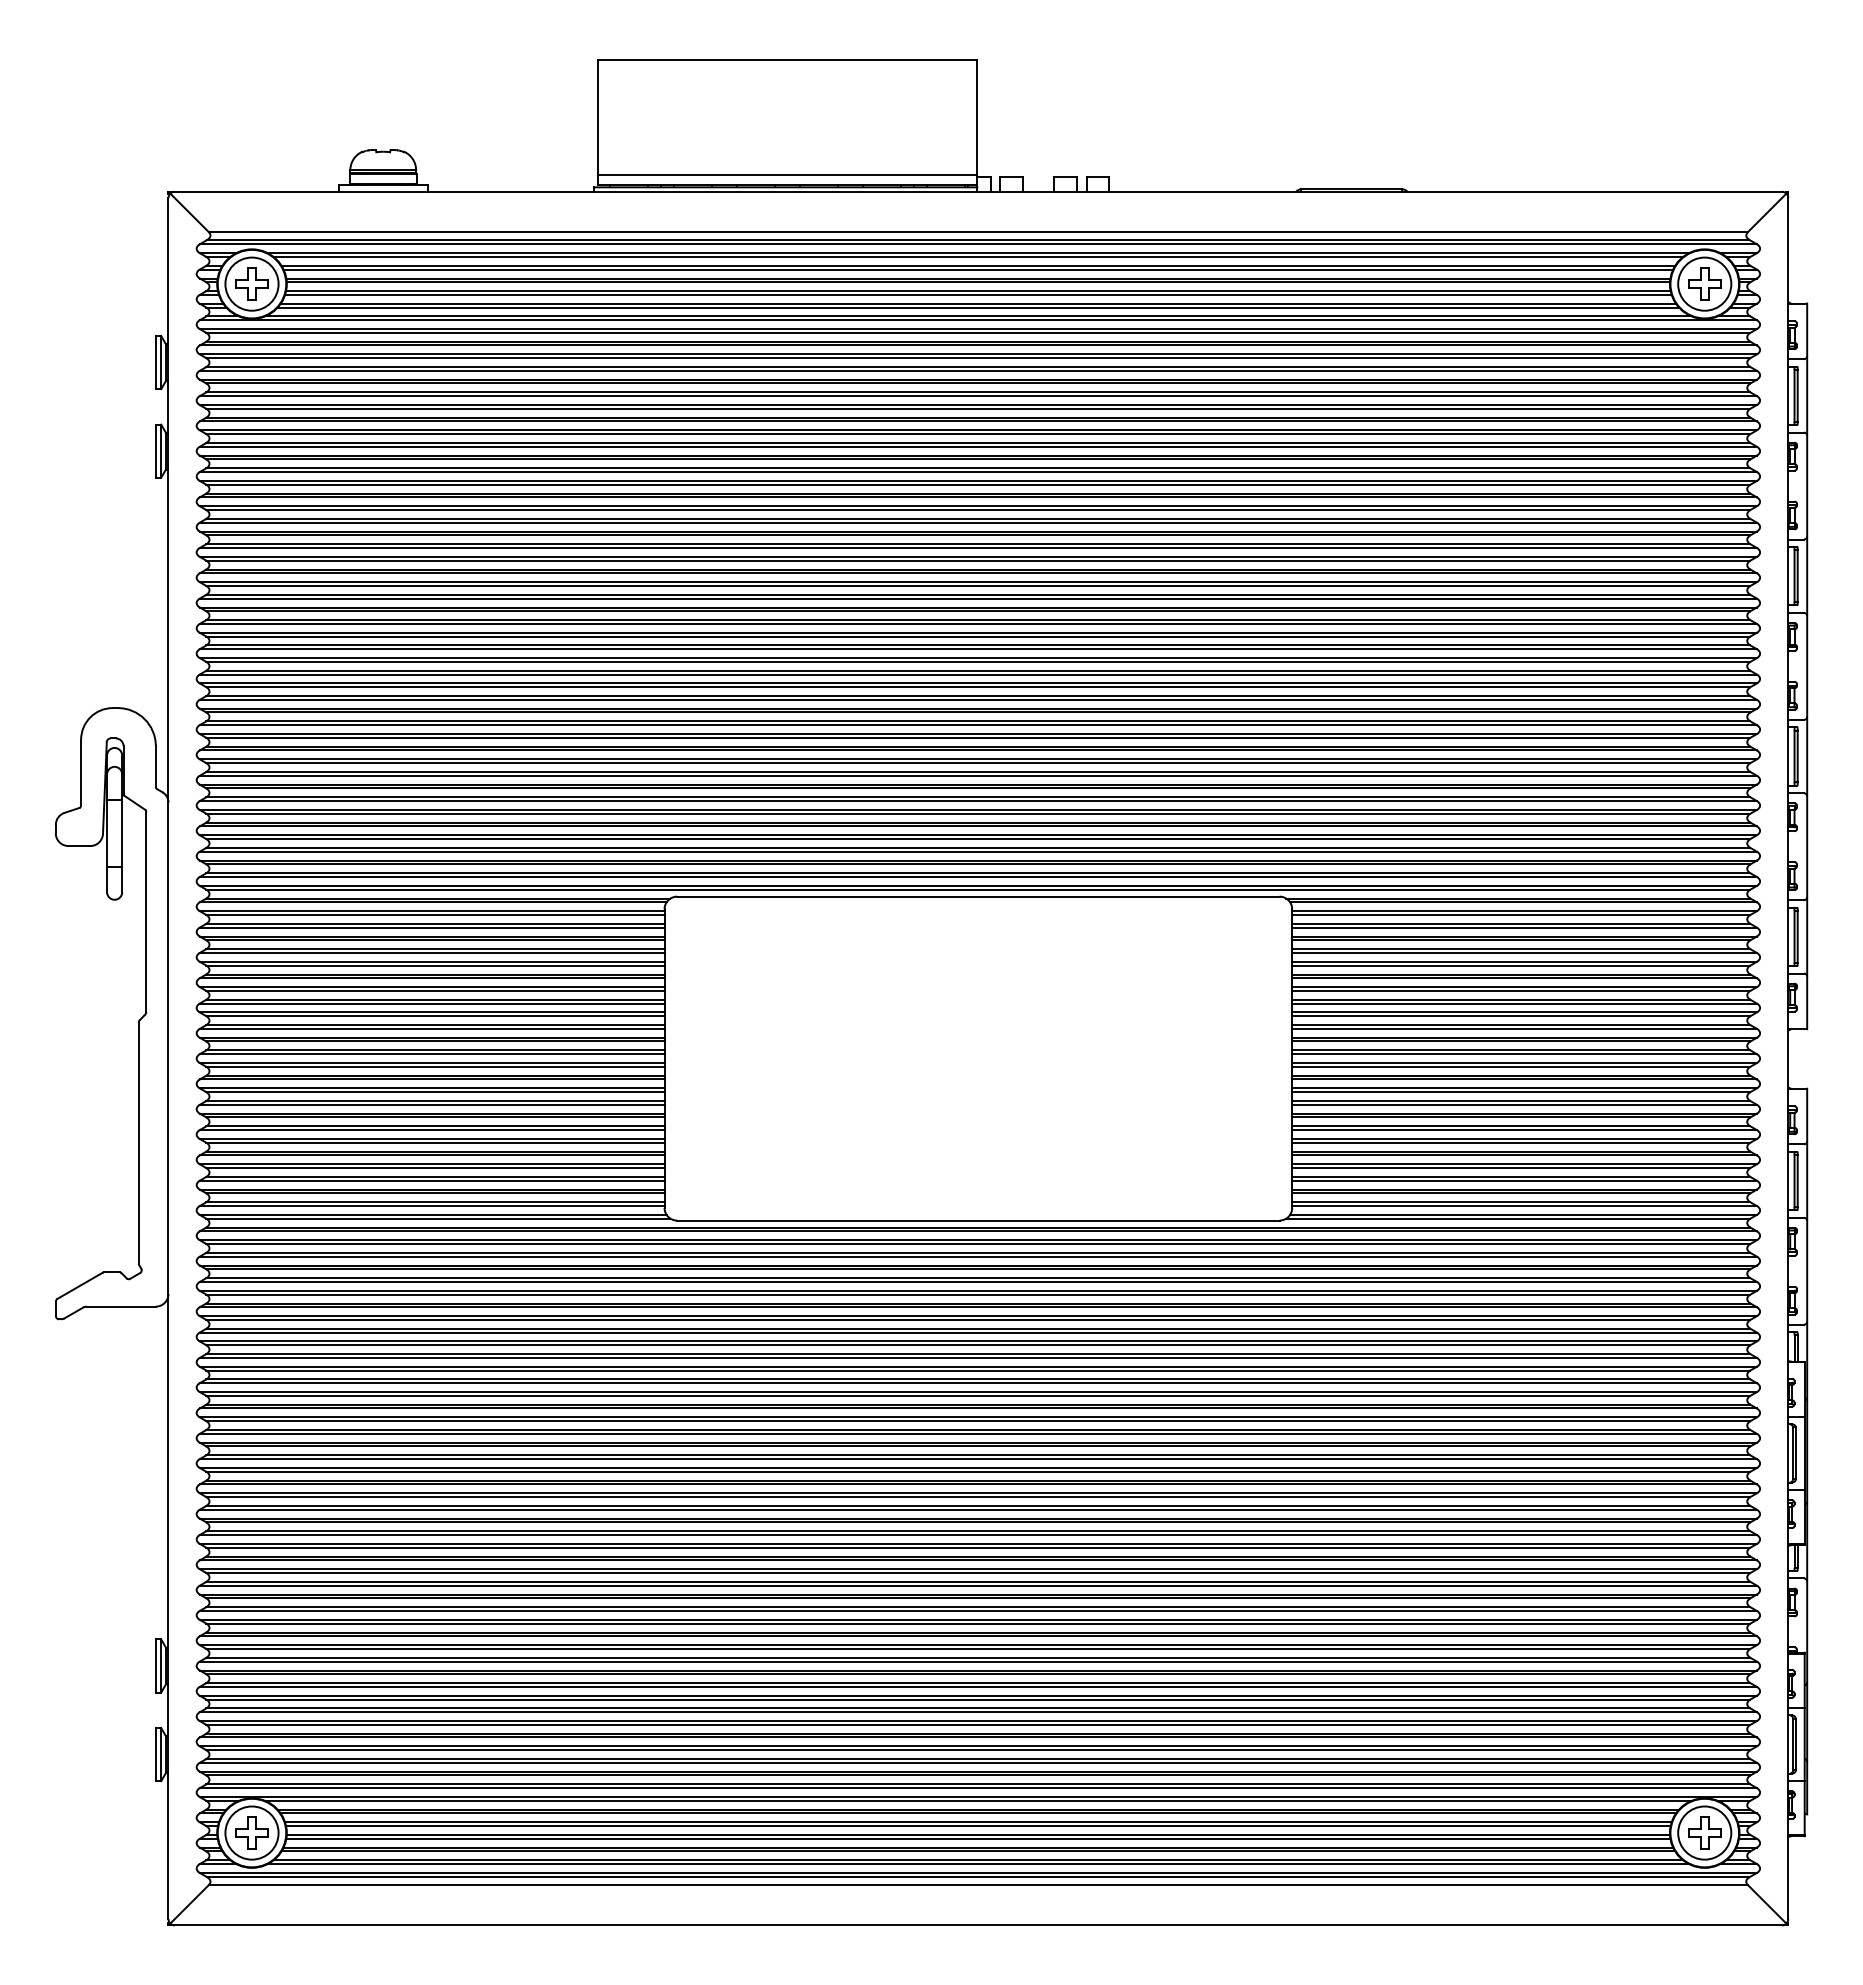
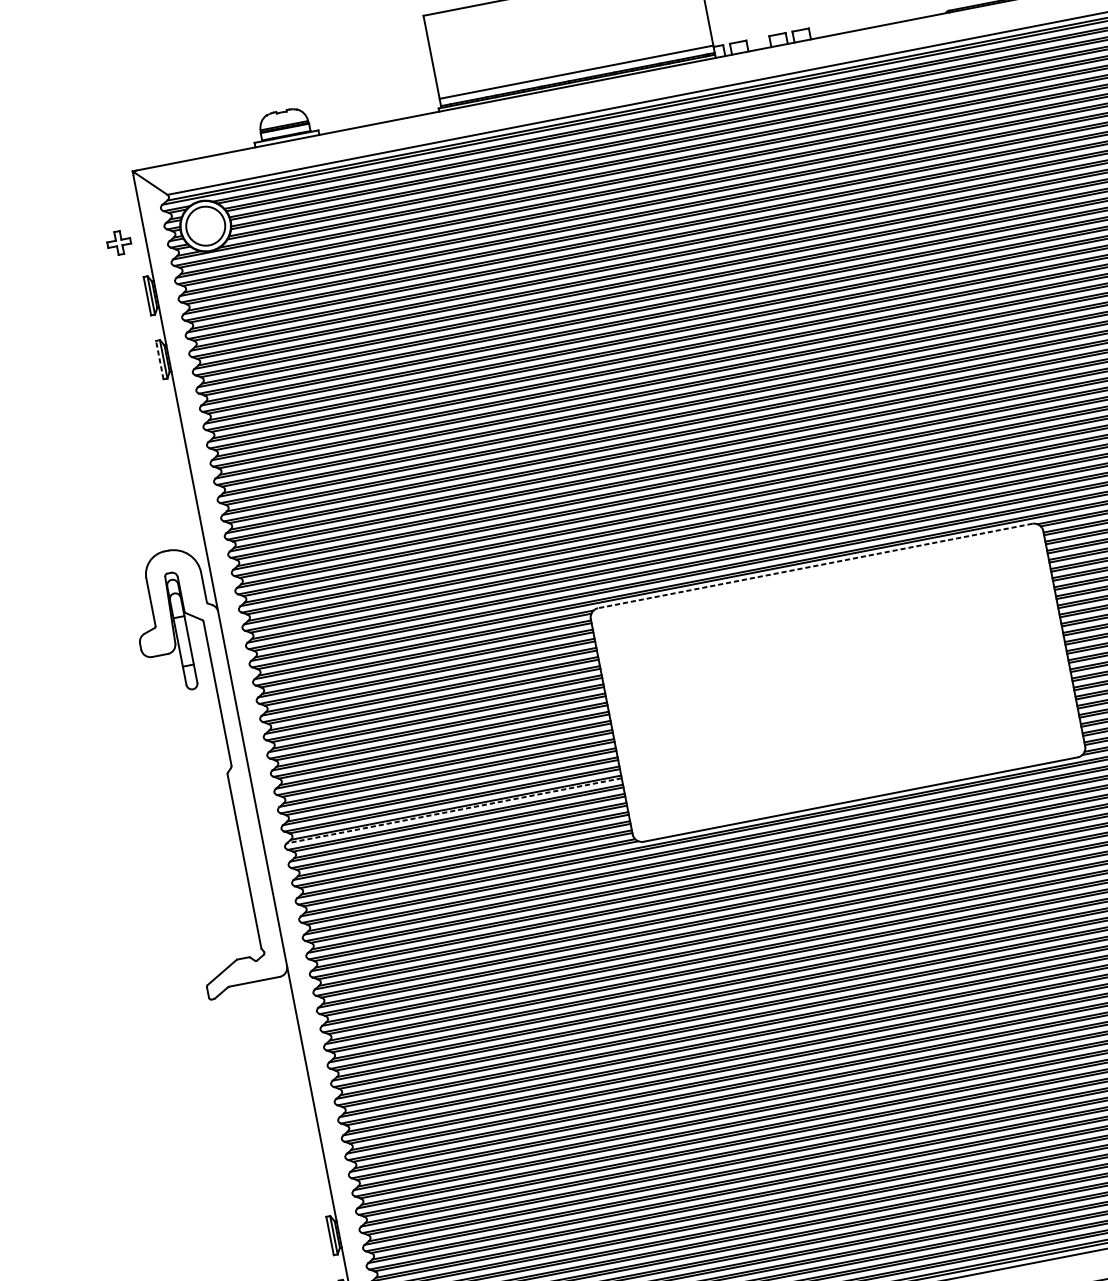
part: (251, 283) -> (118, 242), moved
line: (155, 451) -> (159, 360), solid -> dashed
line: (977, 896) -> (814, 566), solid -> dashed
line: (431, 1130) -> (453, 811), solid -> dashed

